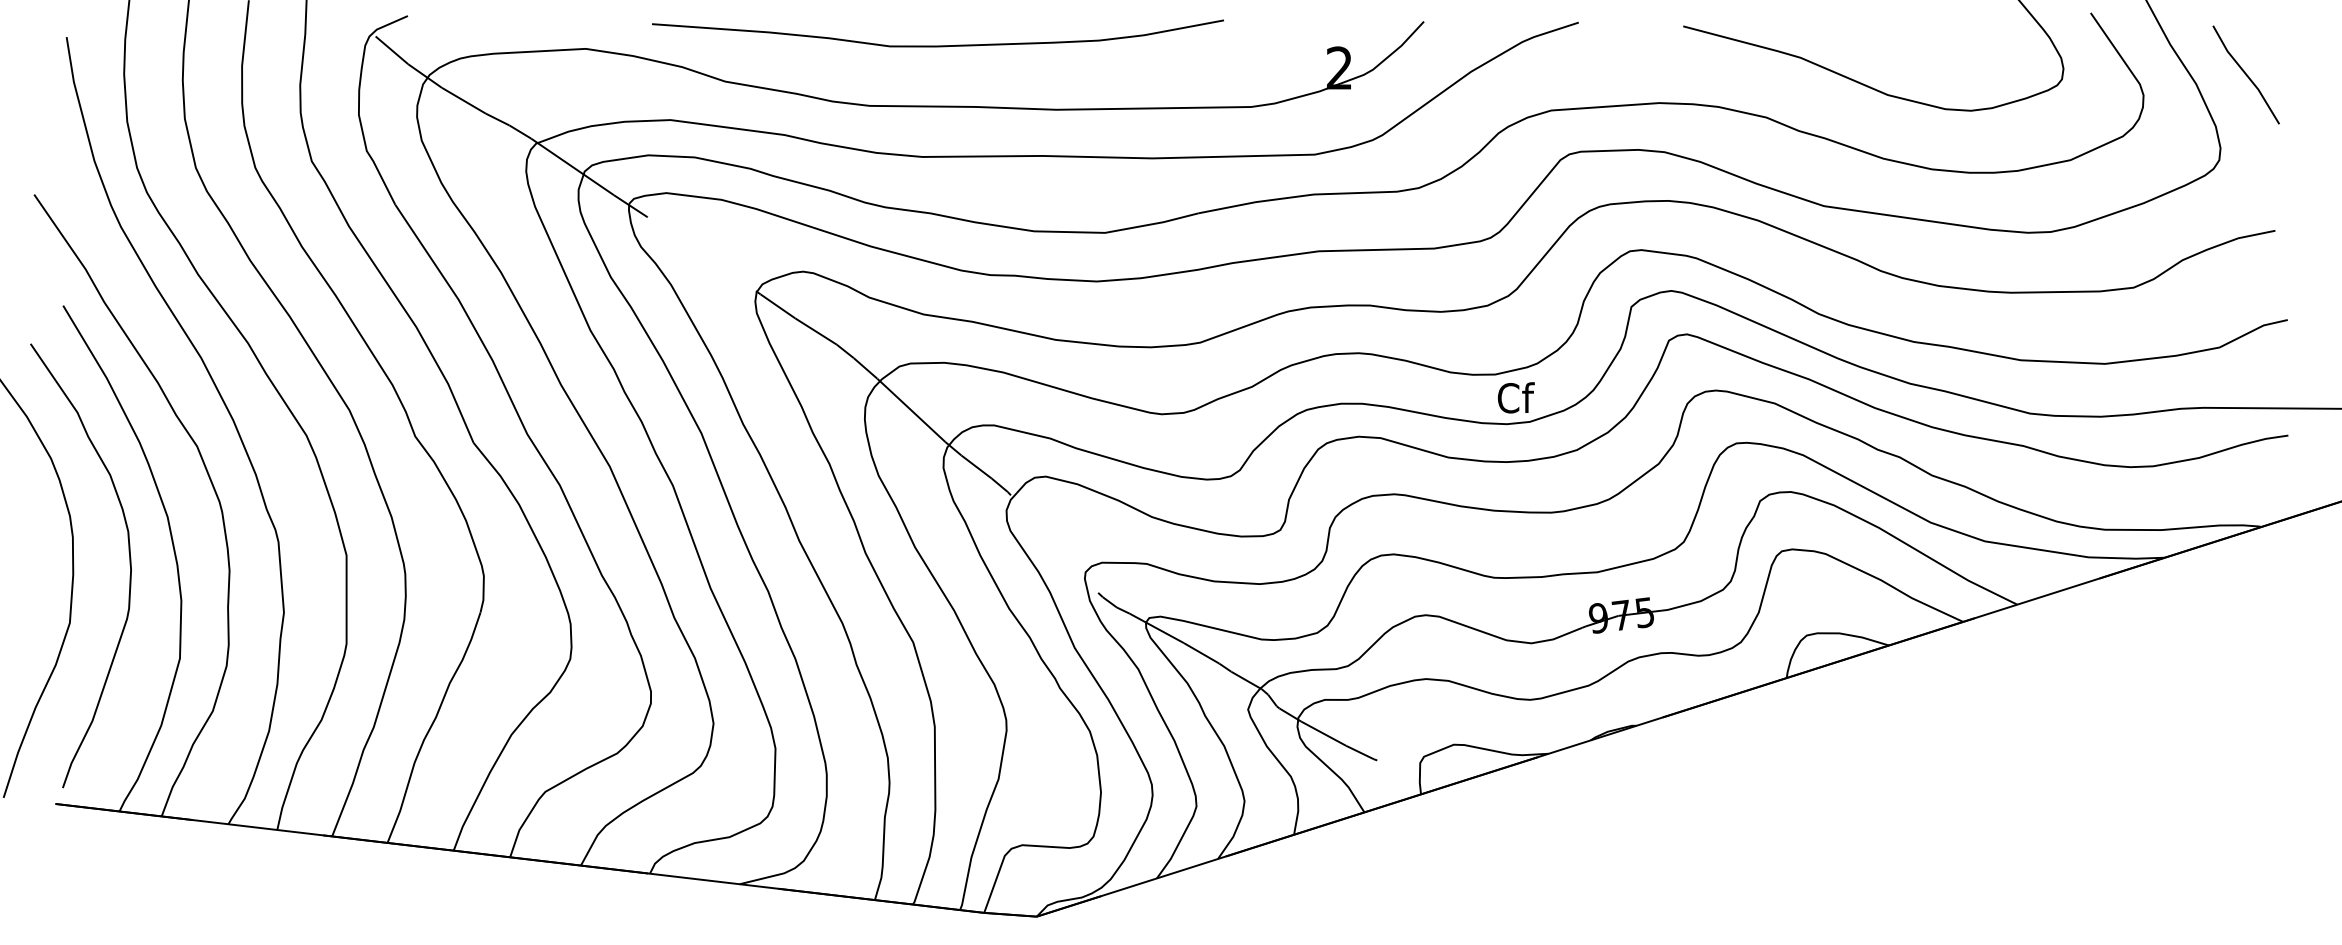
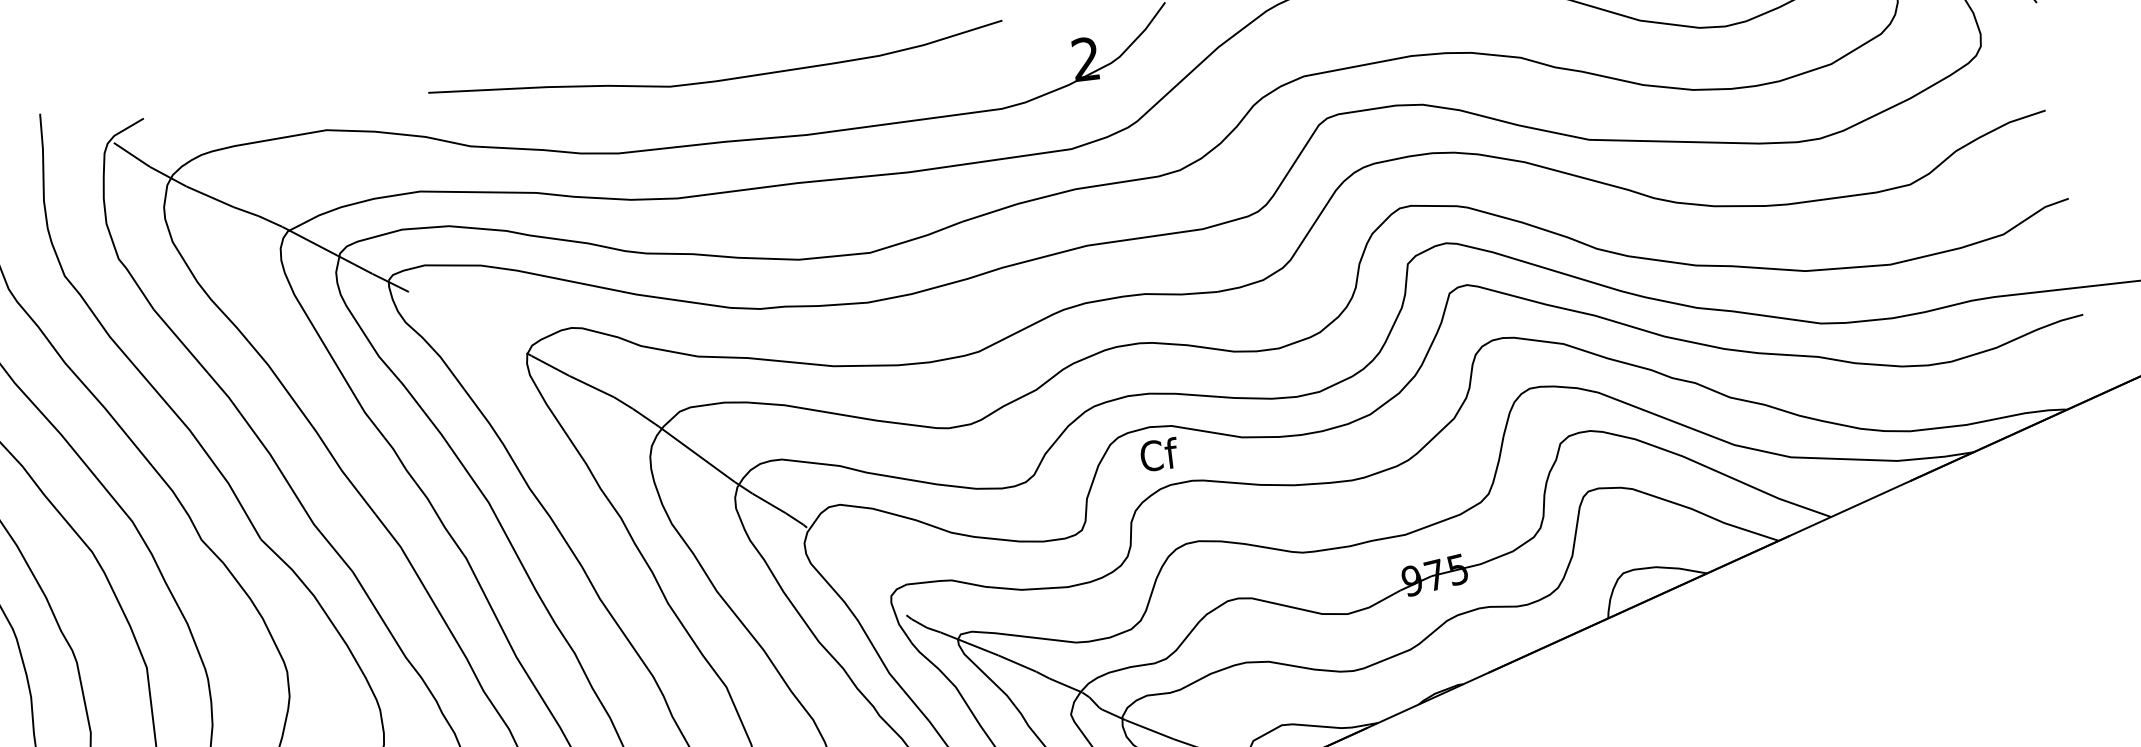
curve: (937, 45) -> (717, 80), moved
text: (1515, 397) -> (1158, 454), moved

